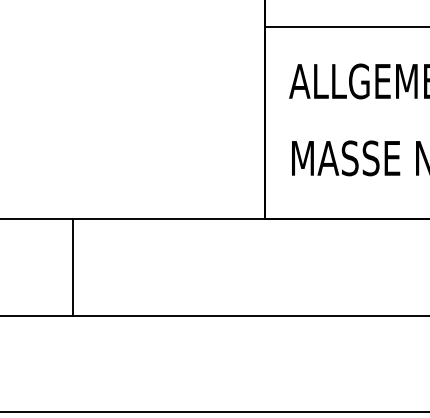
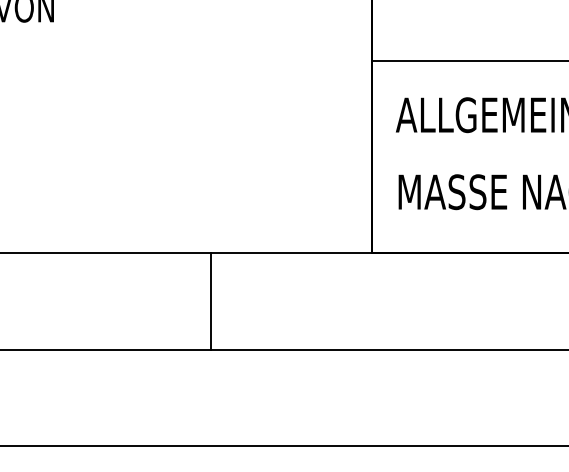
line: (72, 267) -> (211, 301), moved

